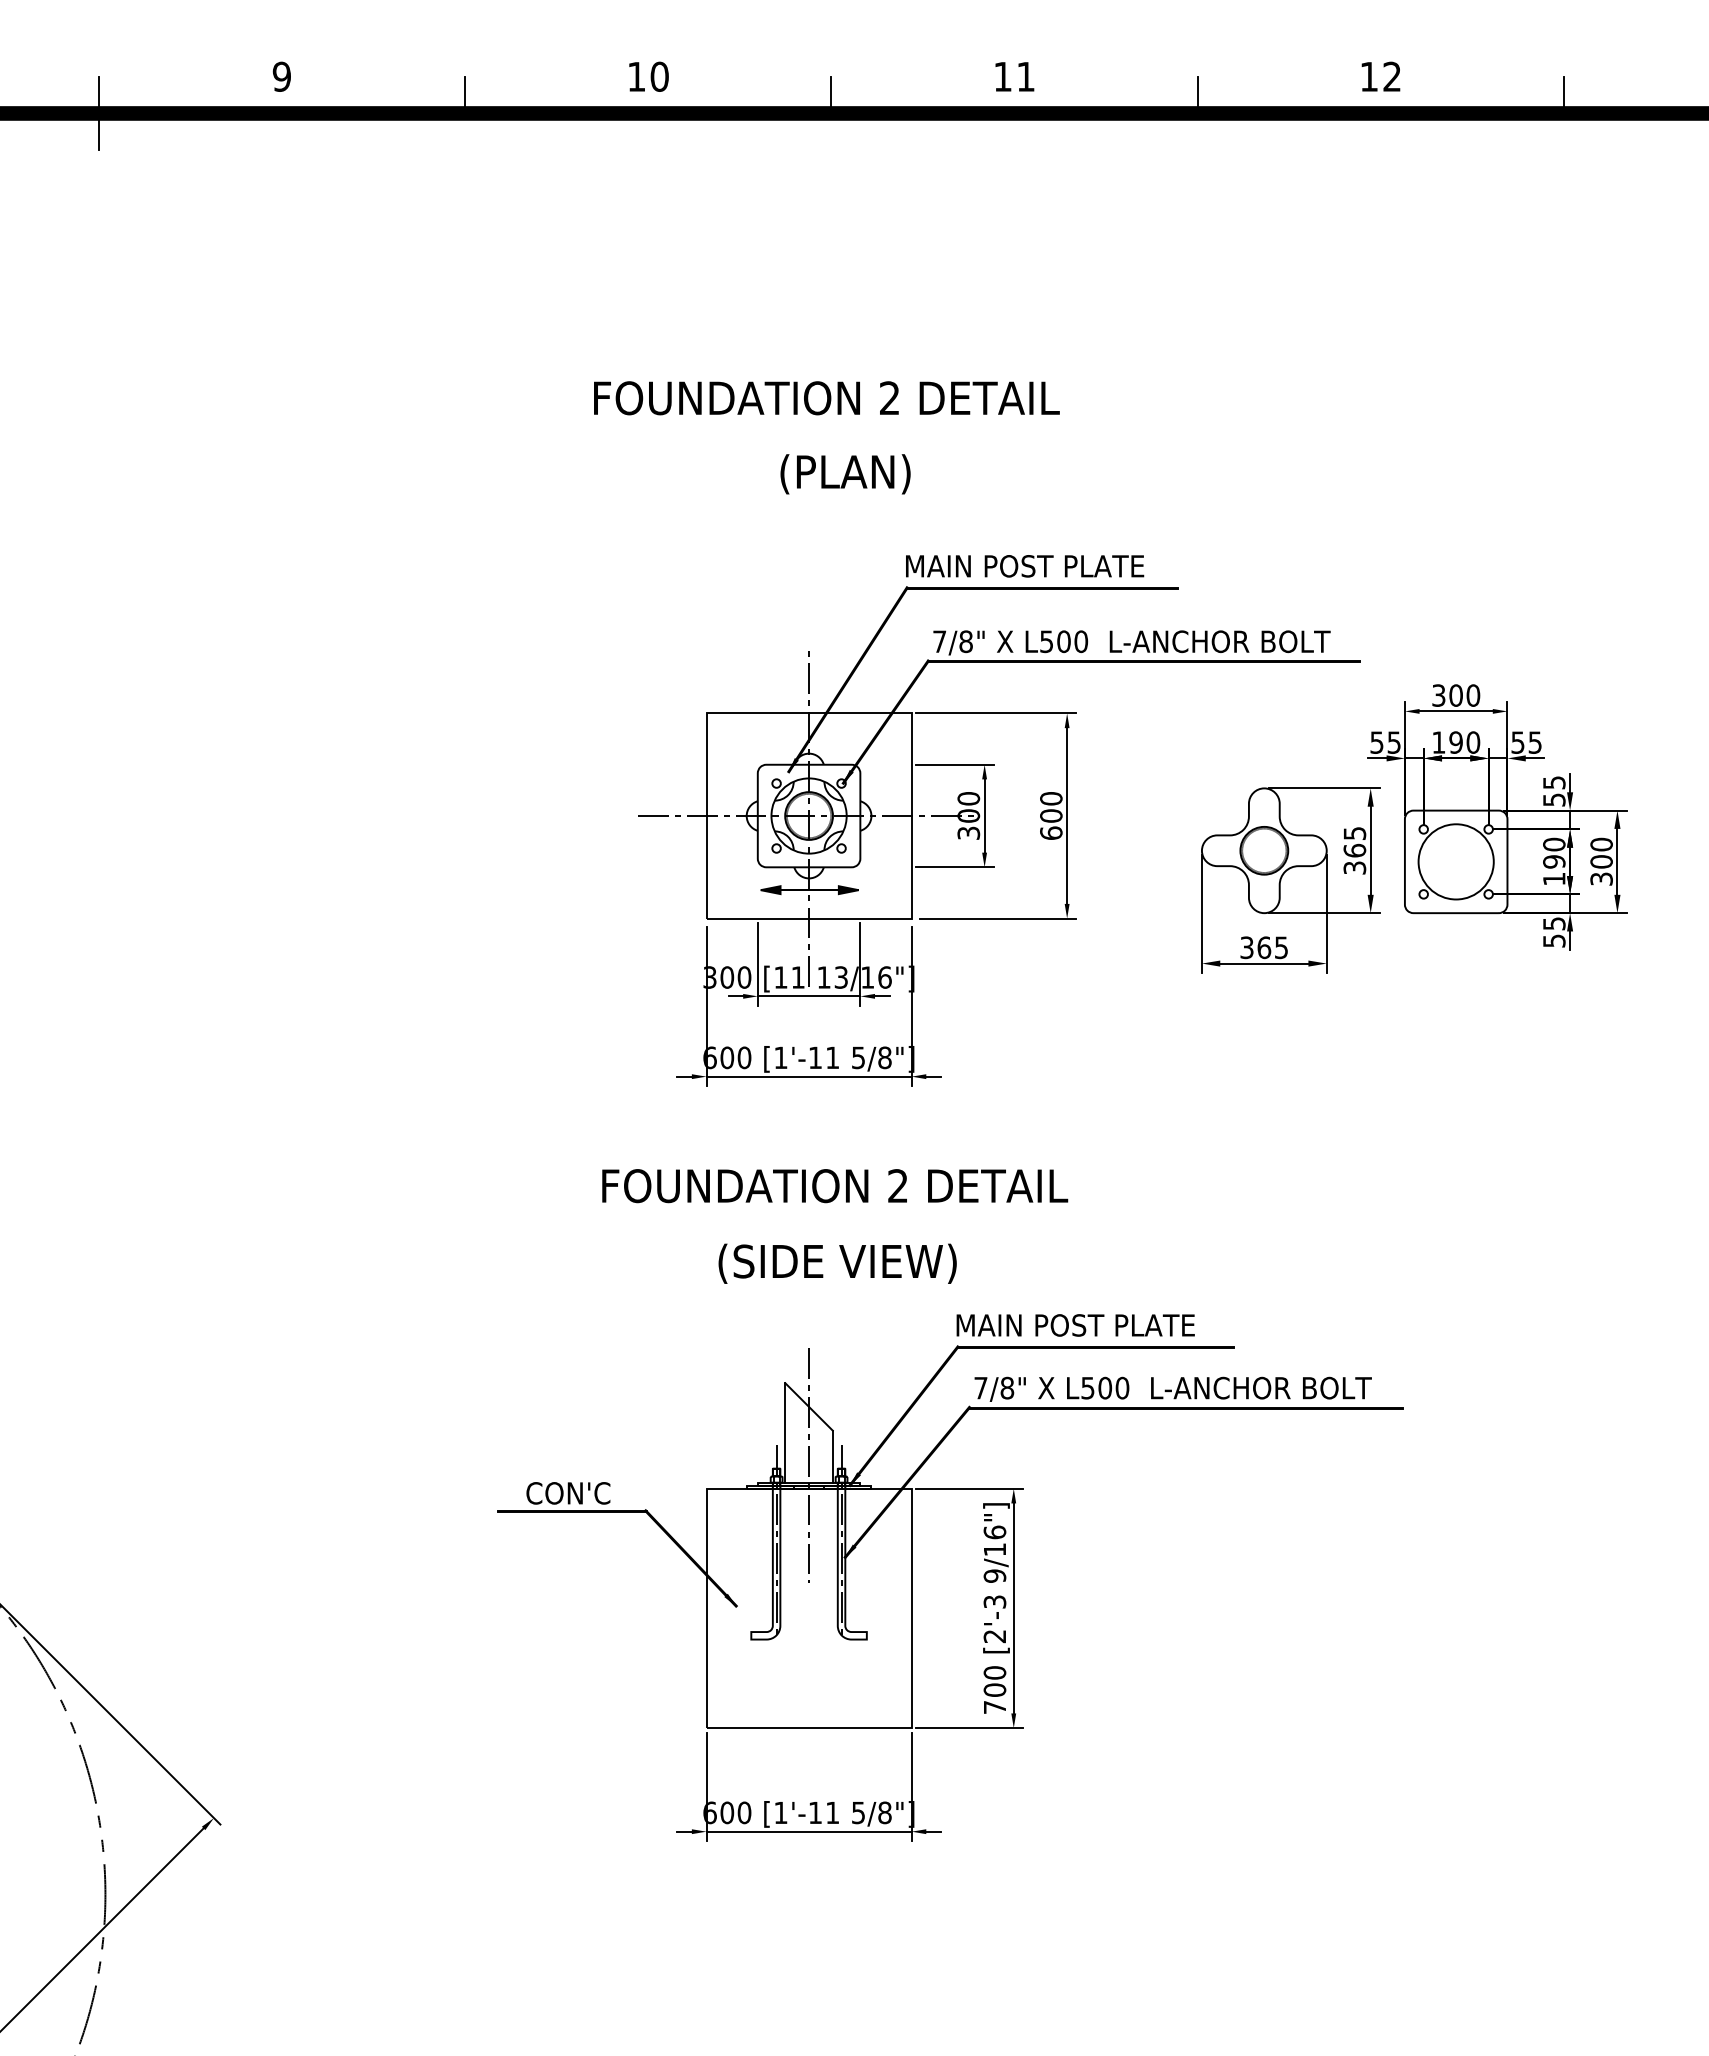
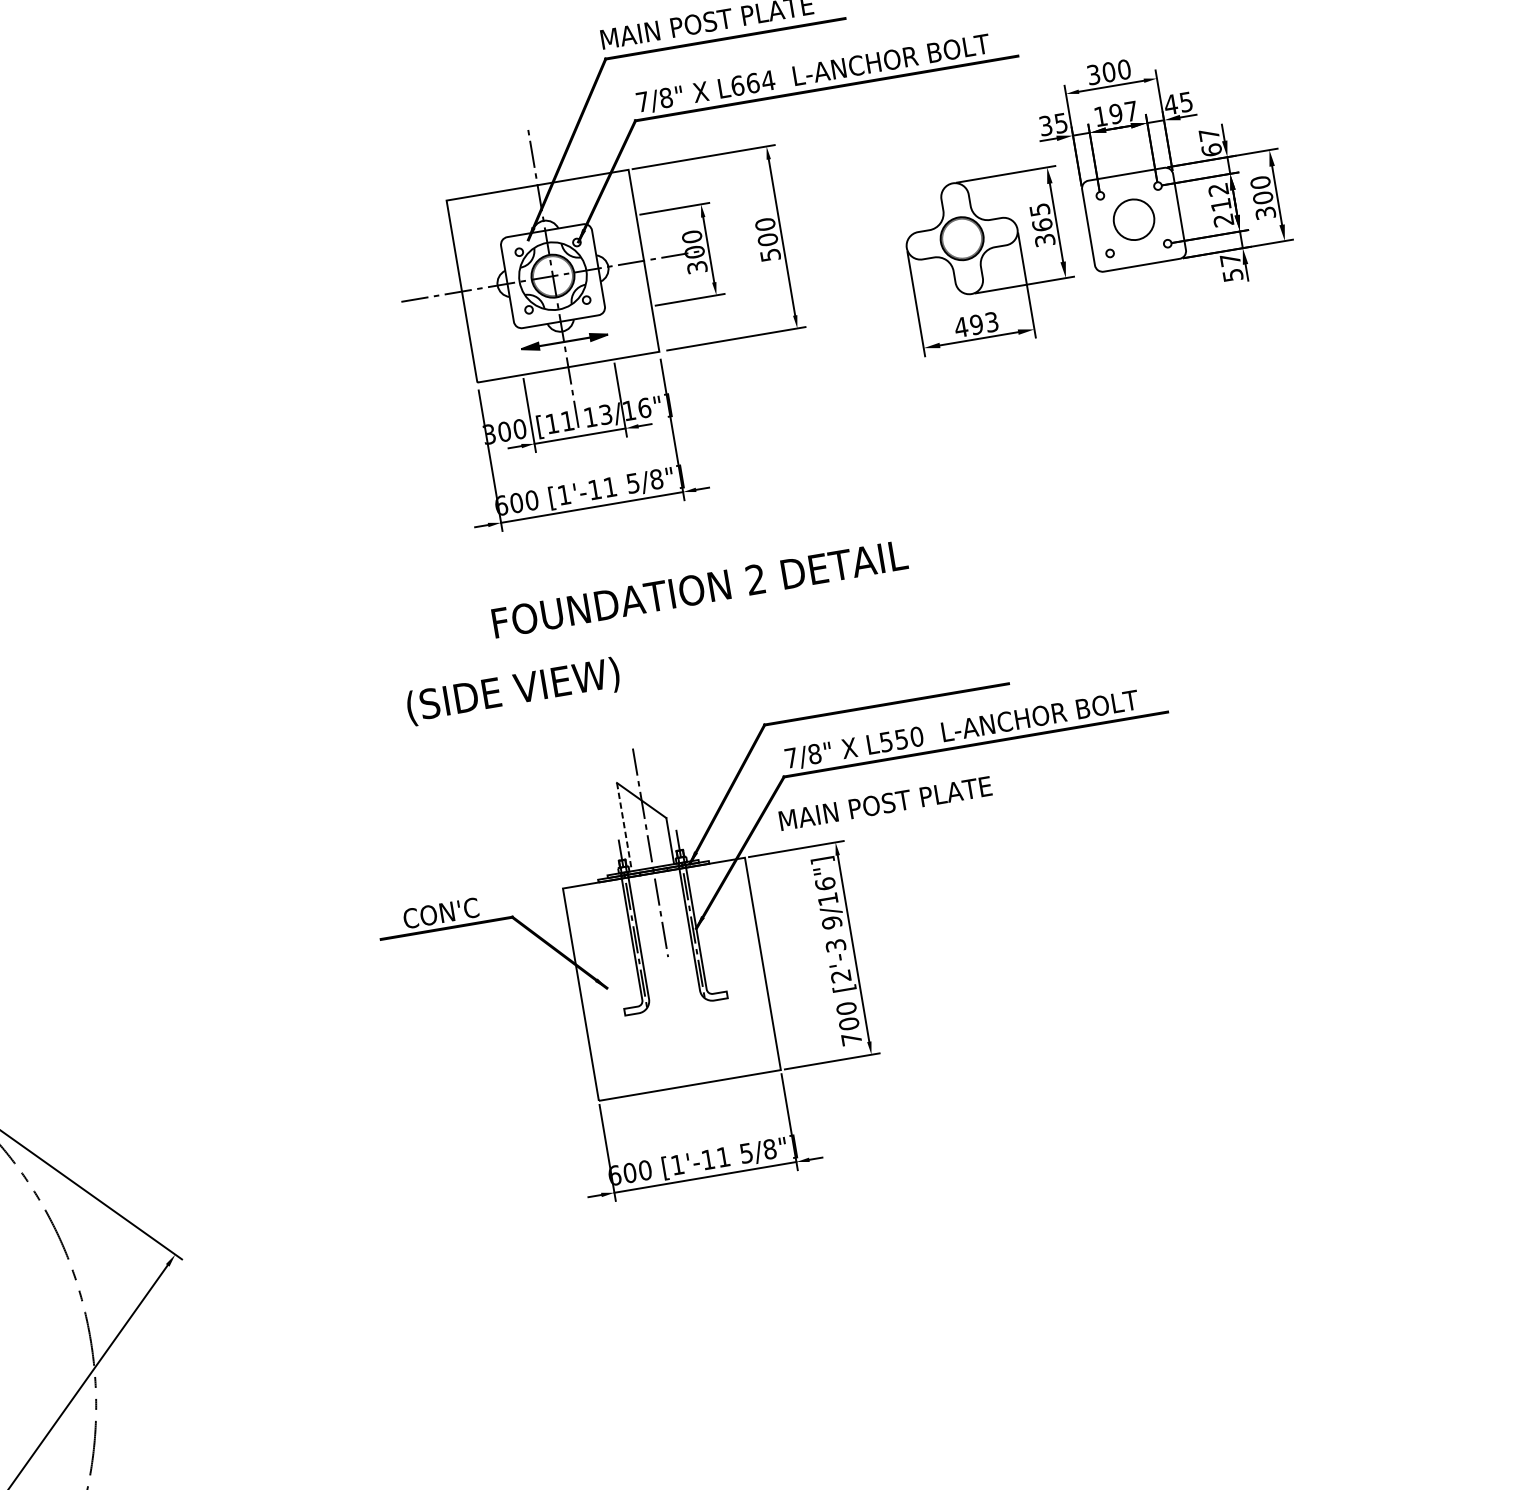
text: (1064, 641) -> (753, 83), L500 -> L664
text: (1377, 742) -> (1046, 125), 55 -> 35
text: (1473, 742) -> (1131, 111), 190 -> 197
text: (1517, 742) -> (1170, 104), 55 -> 45
text: (1554, 791) -> (1210, 142), 55 -> 67
text: (1051, 832) -> (770, 254), 600 -> 500
circle: (1455, 861) -> (1133, 219), size x0.6
text: (1554, 861) -> (1221, 204), 190 -> 212
text: (1554, 923) -> (1230, 259), 55 -> 57
text: (1263, 947) -> (975, 324), 365 -> 493
text: (835, 1186) -> (700, 589), moved
text: (837, 1263) -> (513, 691), moved
text: (1075, 1325) -> (885, 803), moved
text: (1105, 1387) -> (901, 738), L500 -> L550
line: (785, 1432) -> (624, 826), solid -> dashed

